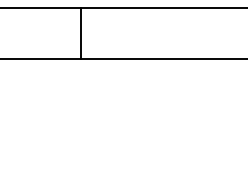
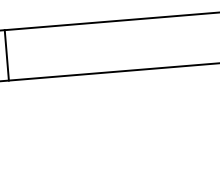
line: (80, 33) -> (6, 55), moved

